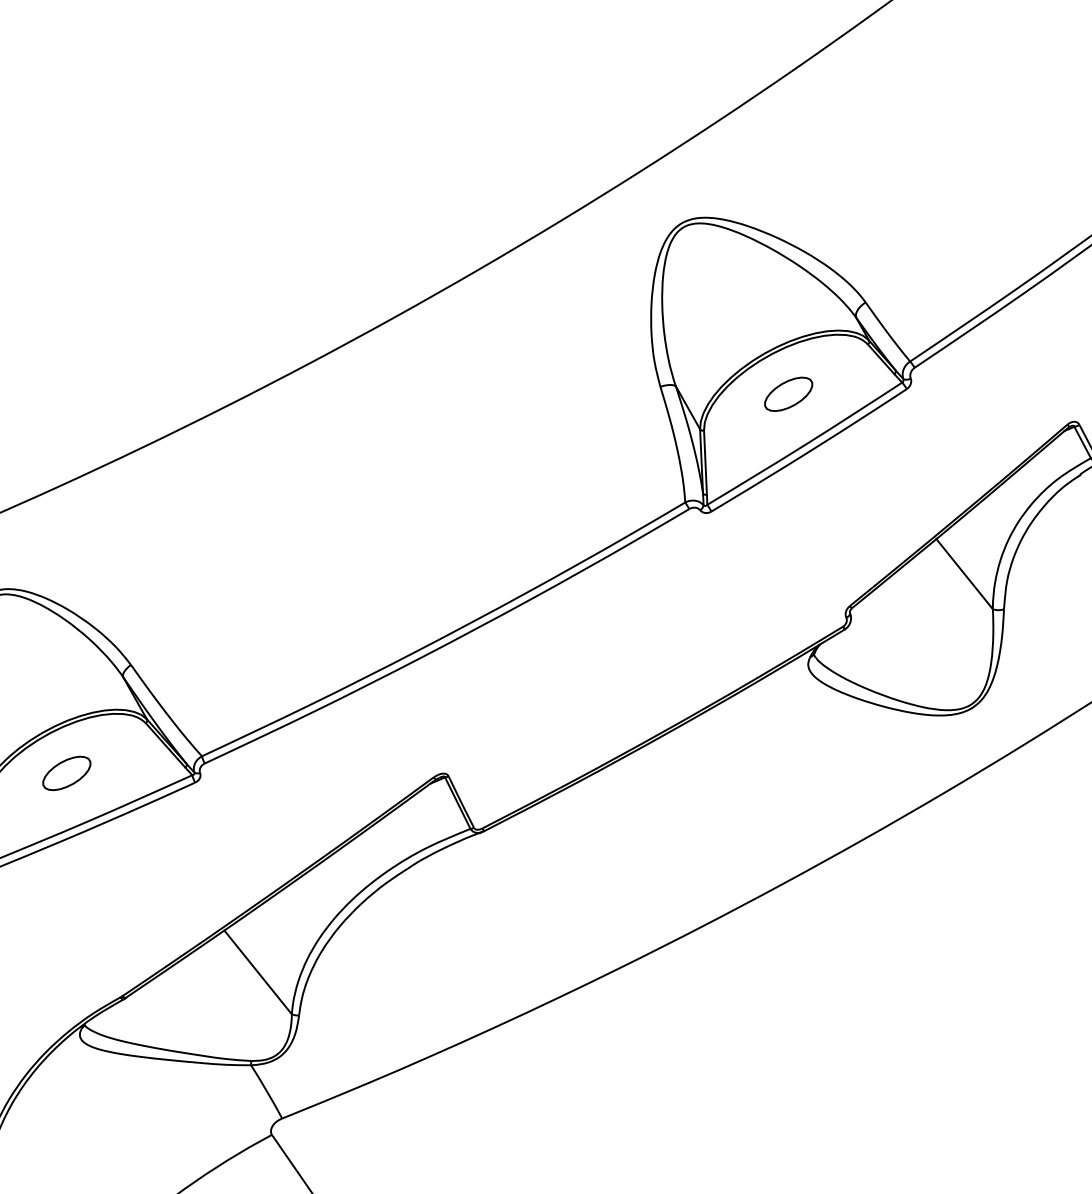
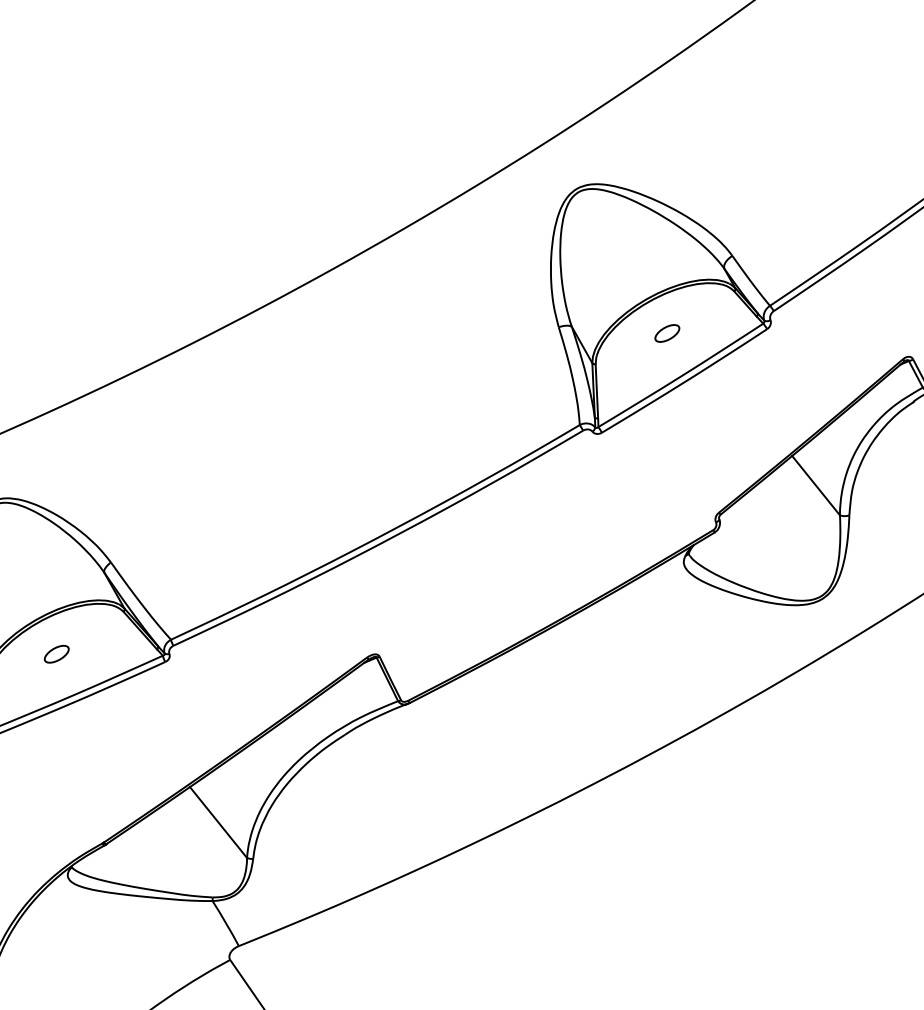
part: (788, 393) -> (667, 332), size x0.6
part: (66, 773) -> (56, 654), size x0.6

